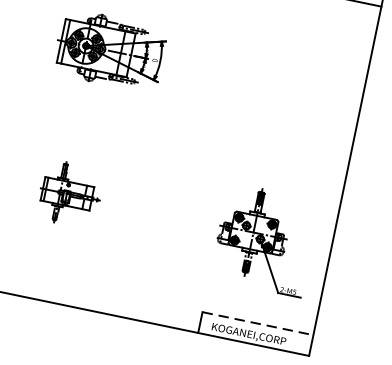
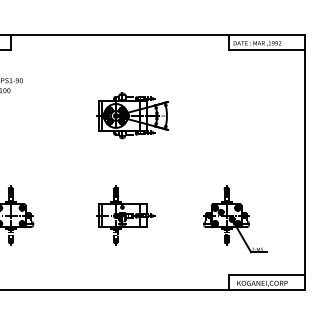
part: (69, 193) -> (125, 215), size x1.43
part: (265, 240) -> (235, 219), moved
line: (258, 324) -> (267, 275), dashed -> solid

